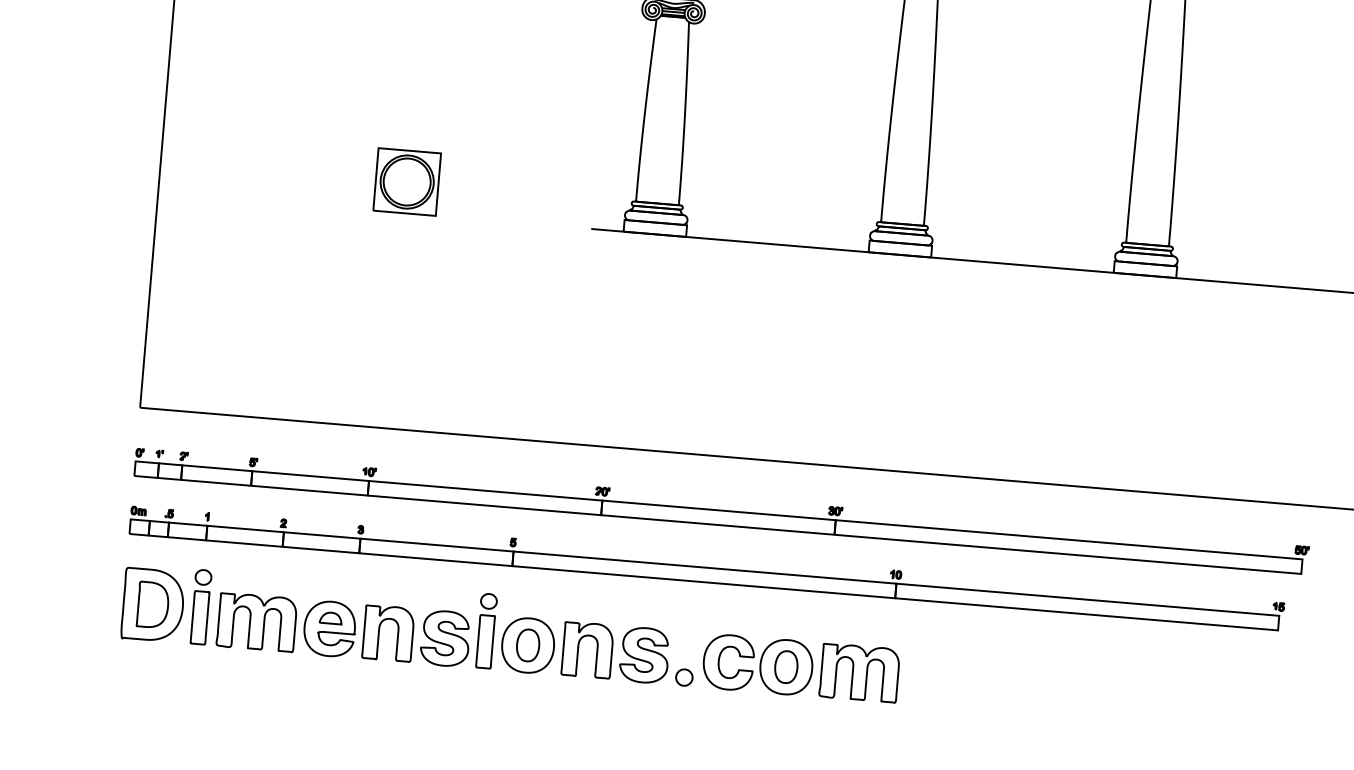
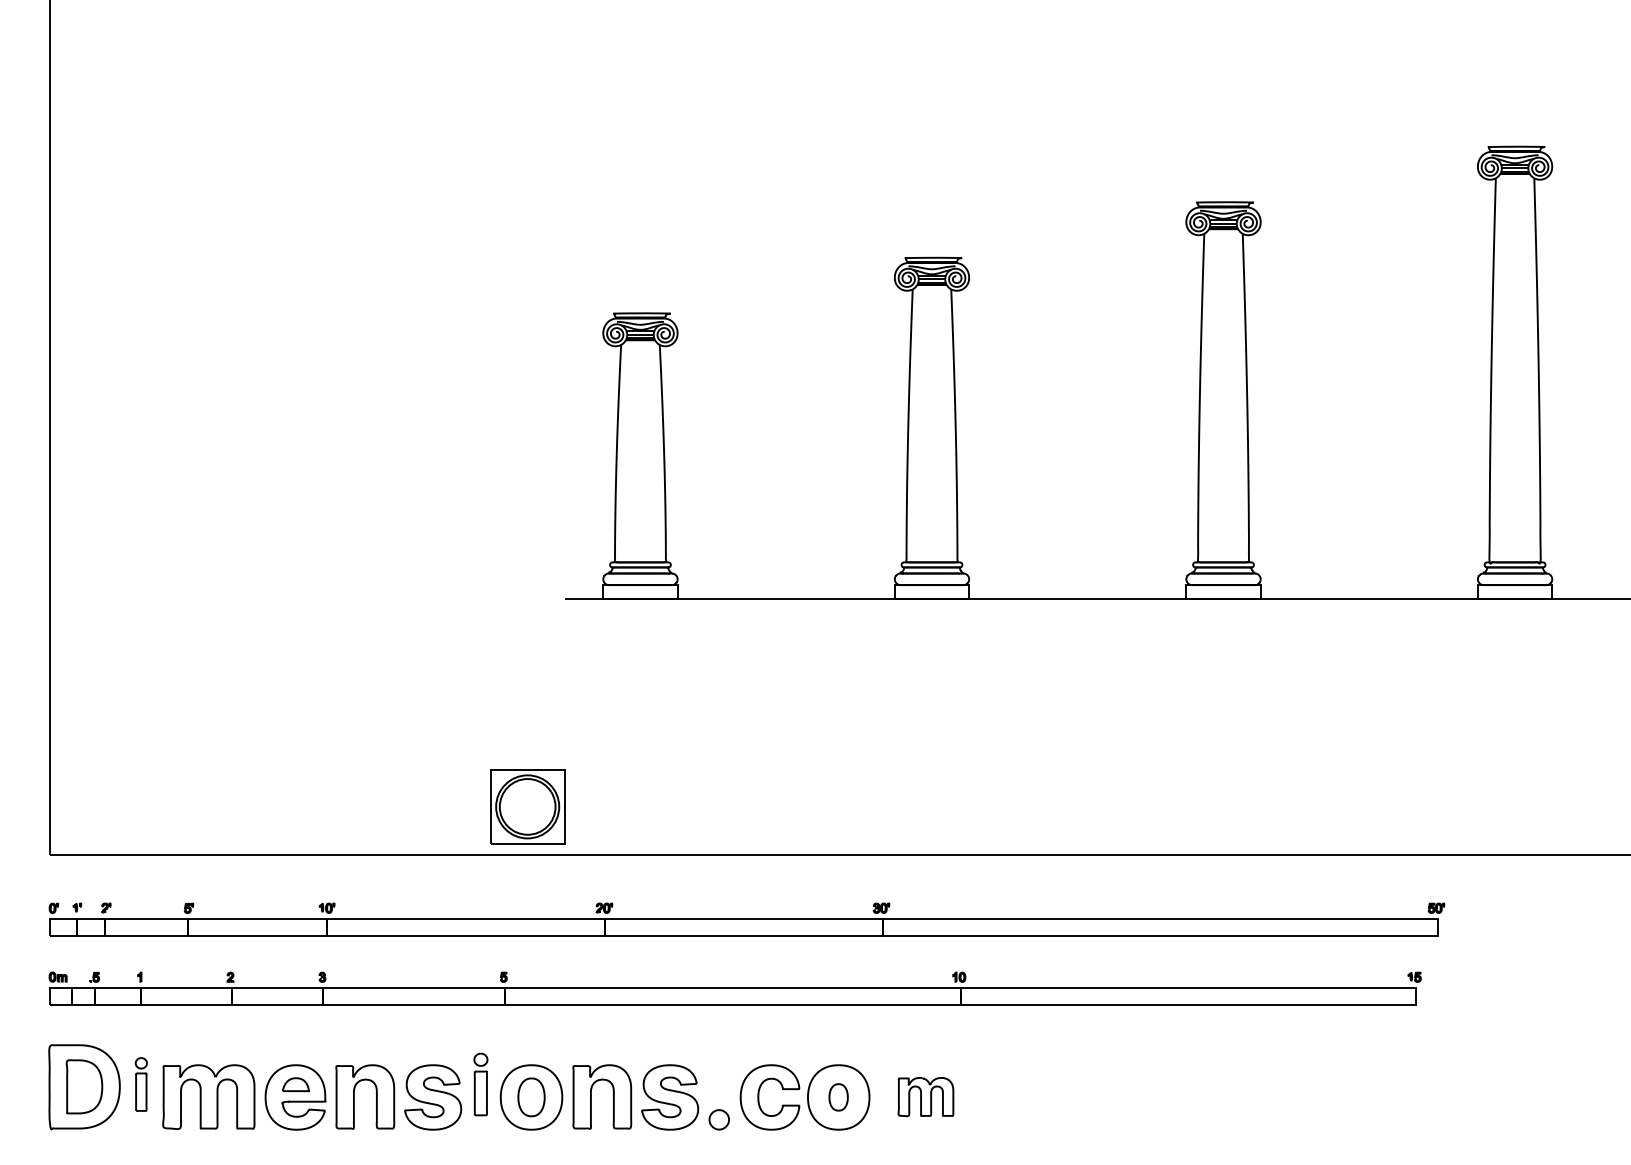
part: (407, 181) -> (527, 806), moved
part: (201, 607) -> (141, 1084), size x0.6
part: (486, 631) -> (480, 1084), size x0.7
part: (786, 667) -> (838, 1097), size x0.7
part: (859, 672) -> (925, 1096), size x0.6

